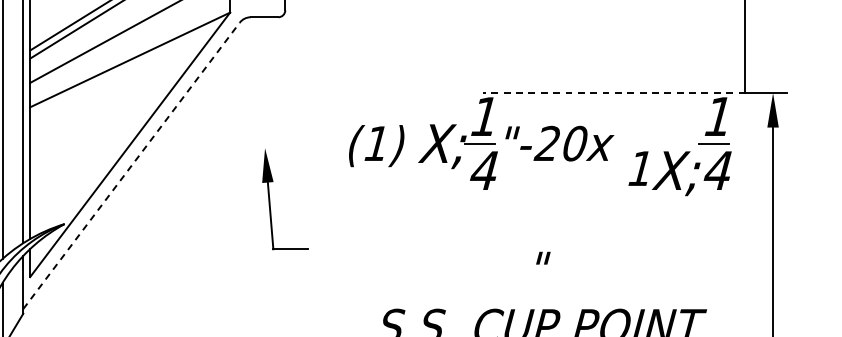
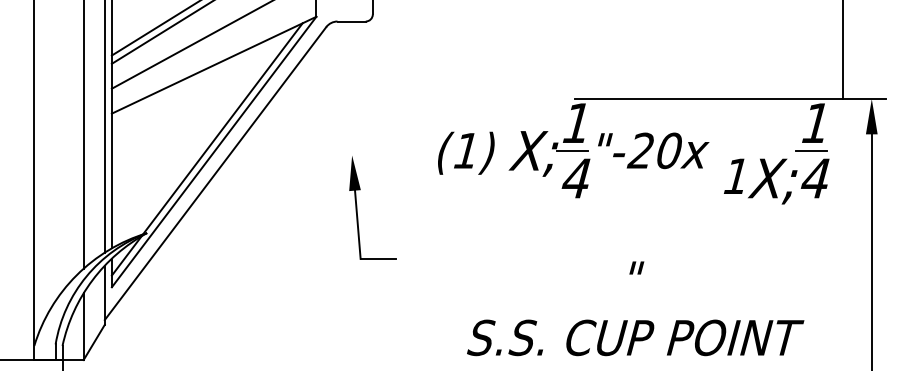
line: (614, 93) -> (709, 99), dashed -> solid
line: (122, 142) -> (206, 149), added
line: (131, 165) -> (215, 173), dashed -> solid

